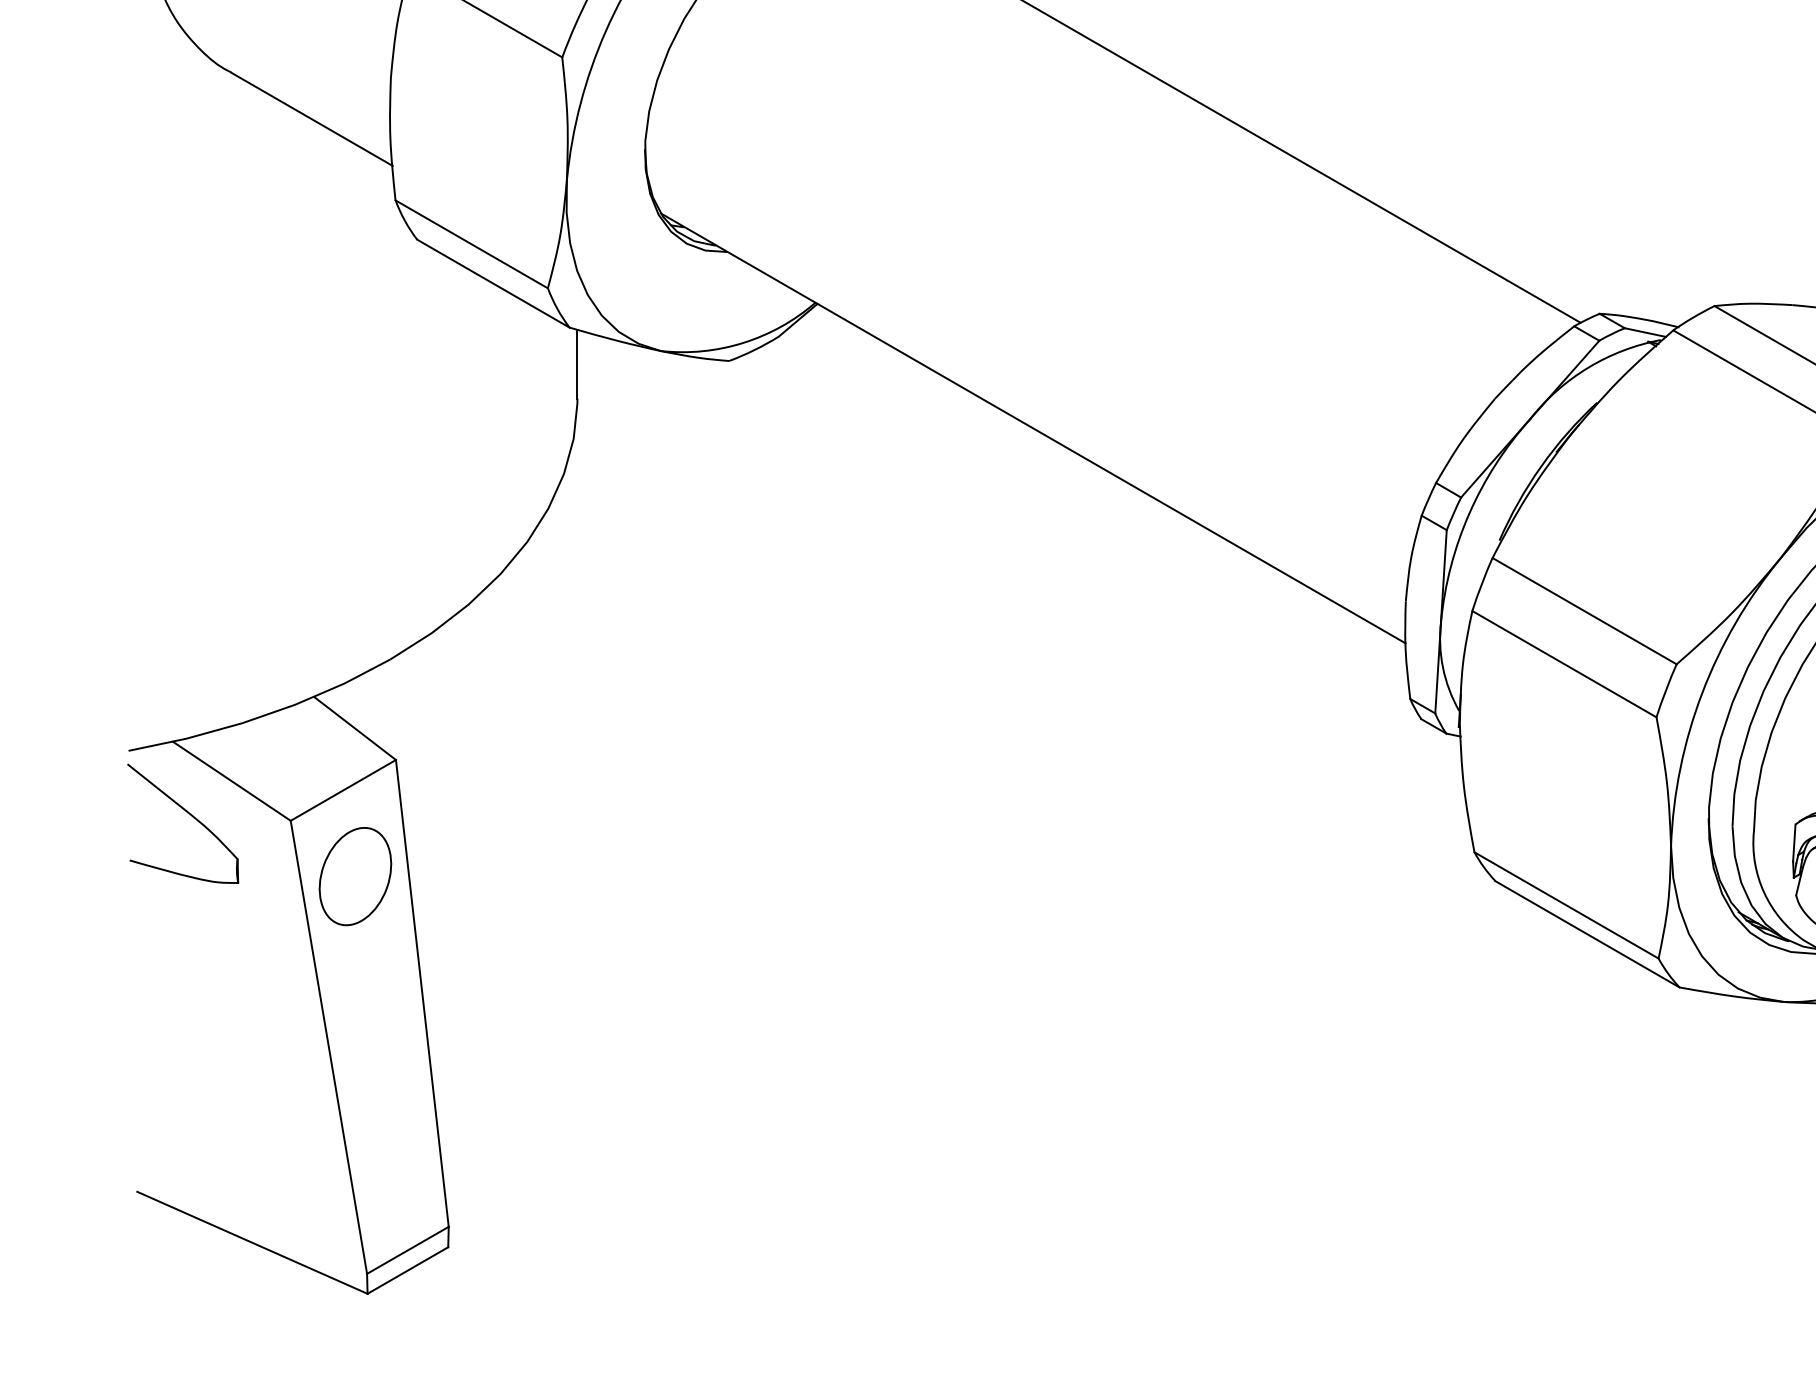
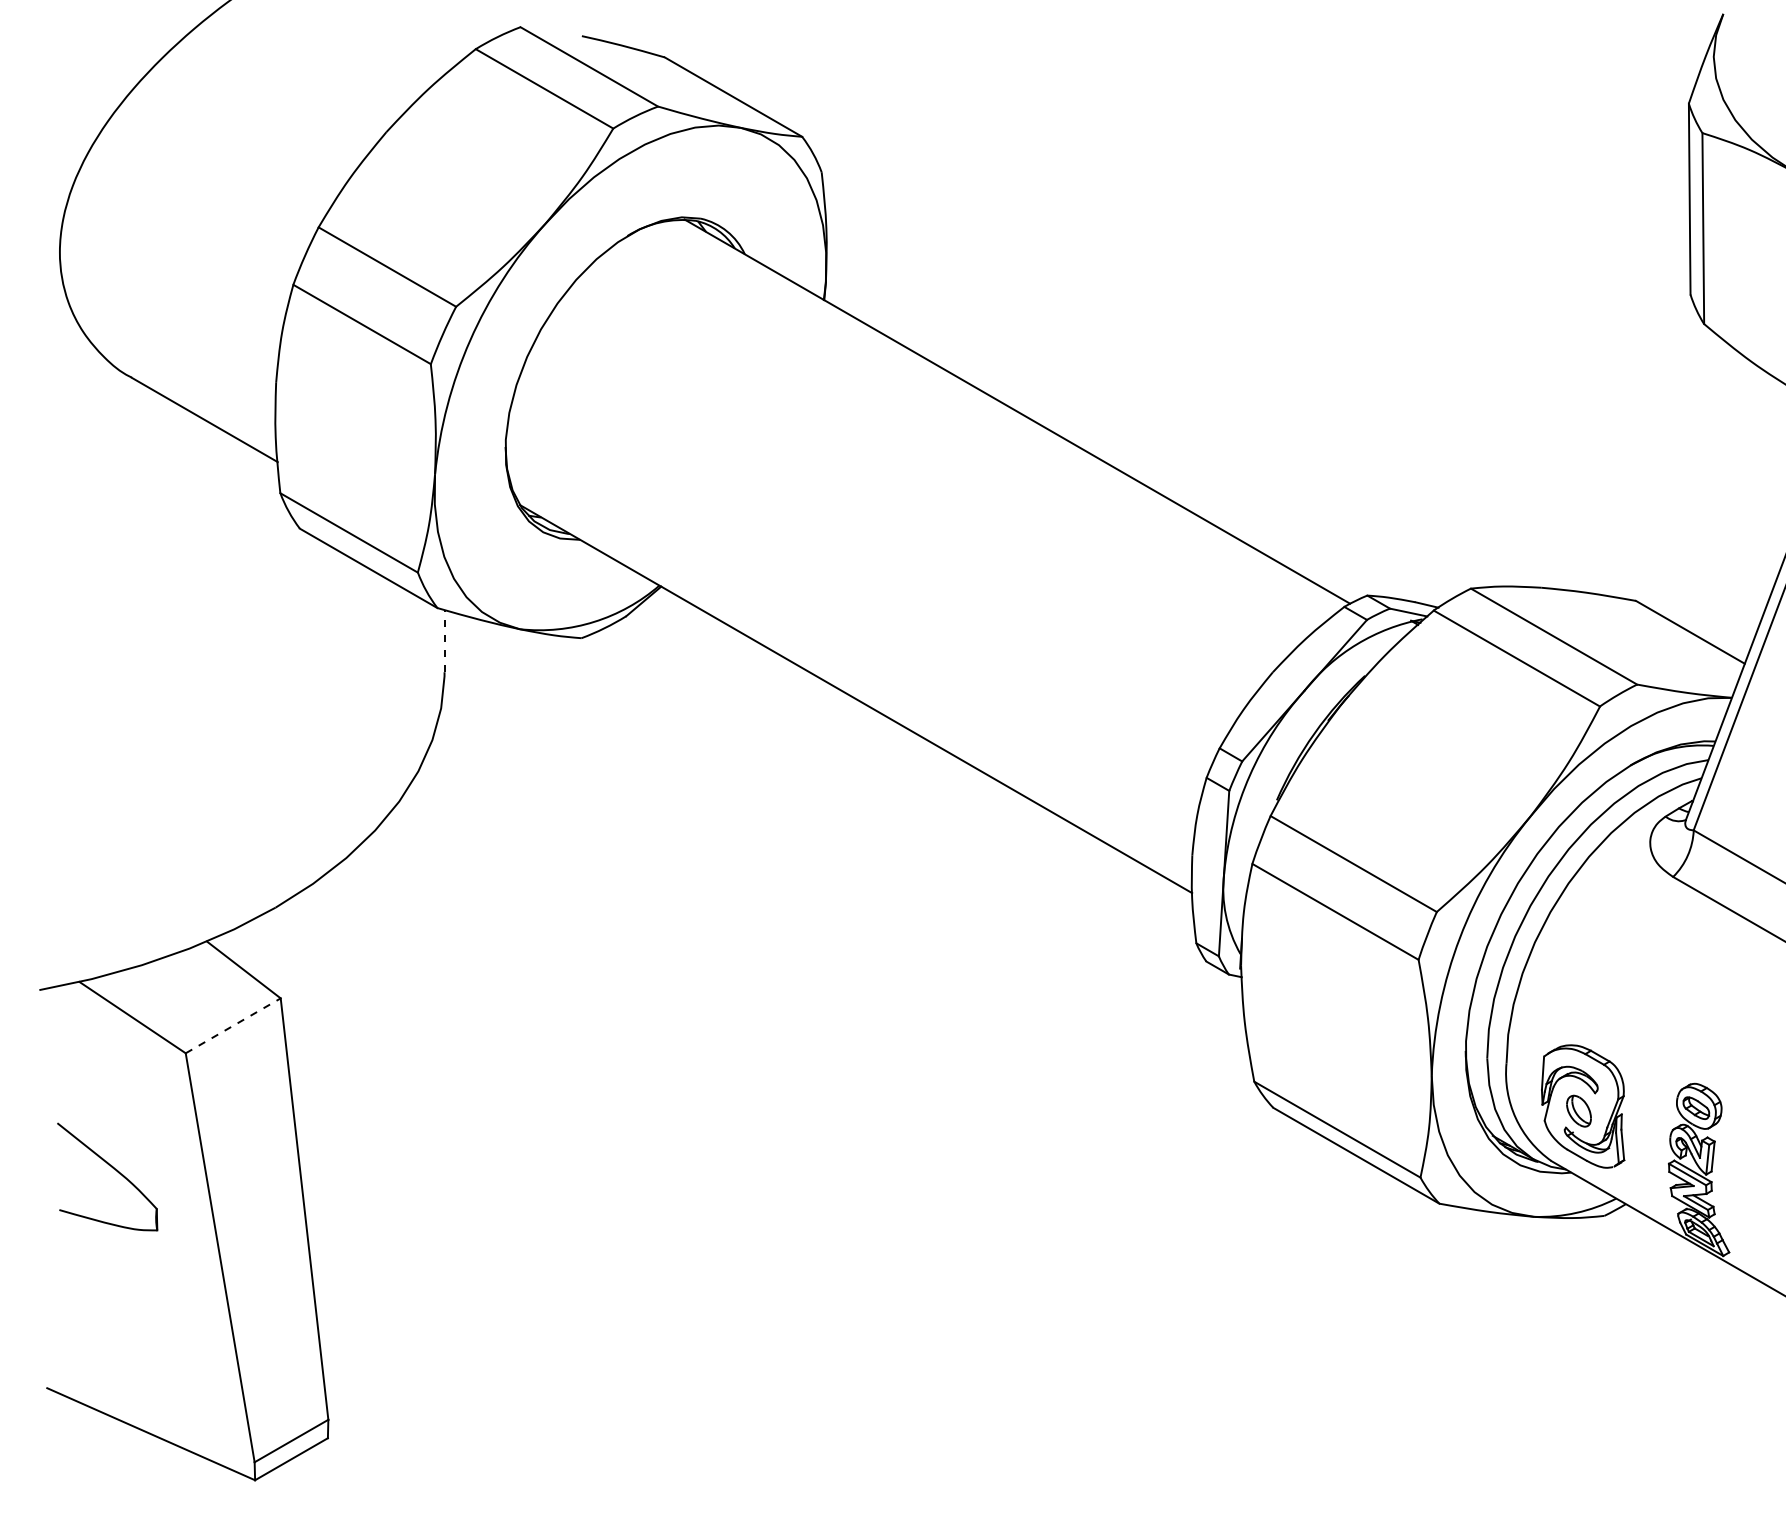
line: (577, 363) -> (444, 640), solid -> dashed
line: (343, 790) -> (233, 1025), solid -> dashed
part: (189, 815) -> (113, 1169), moved
part: (355, 876) -> (244, 1103), removed

